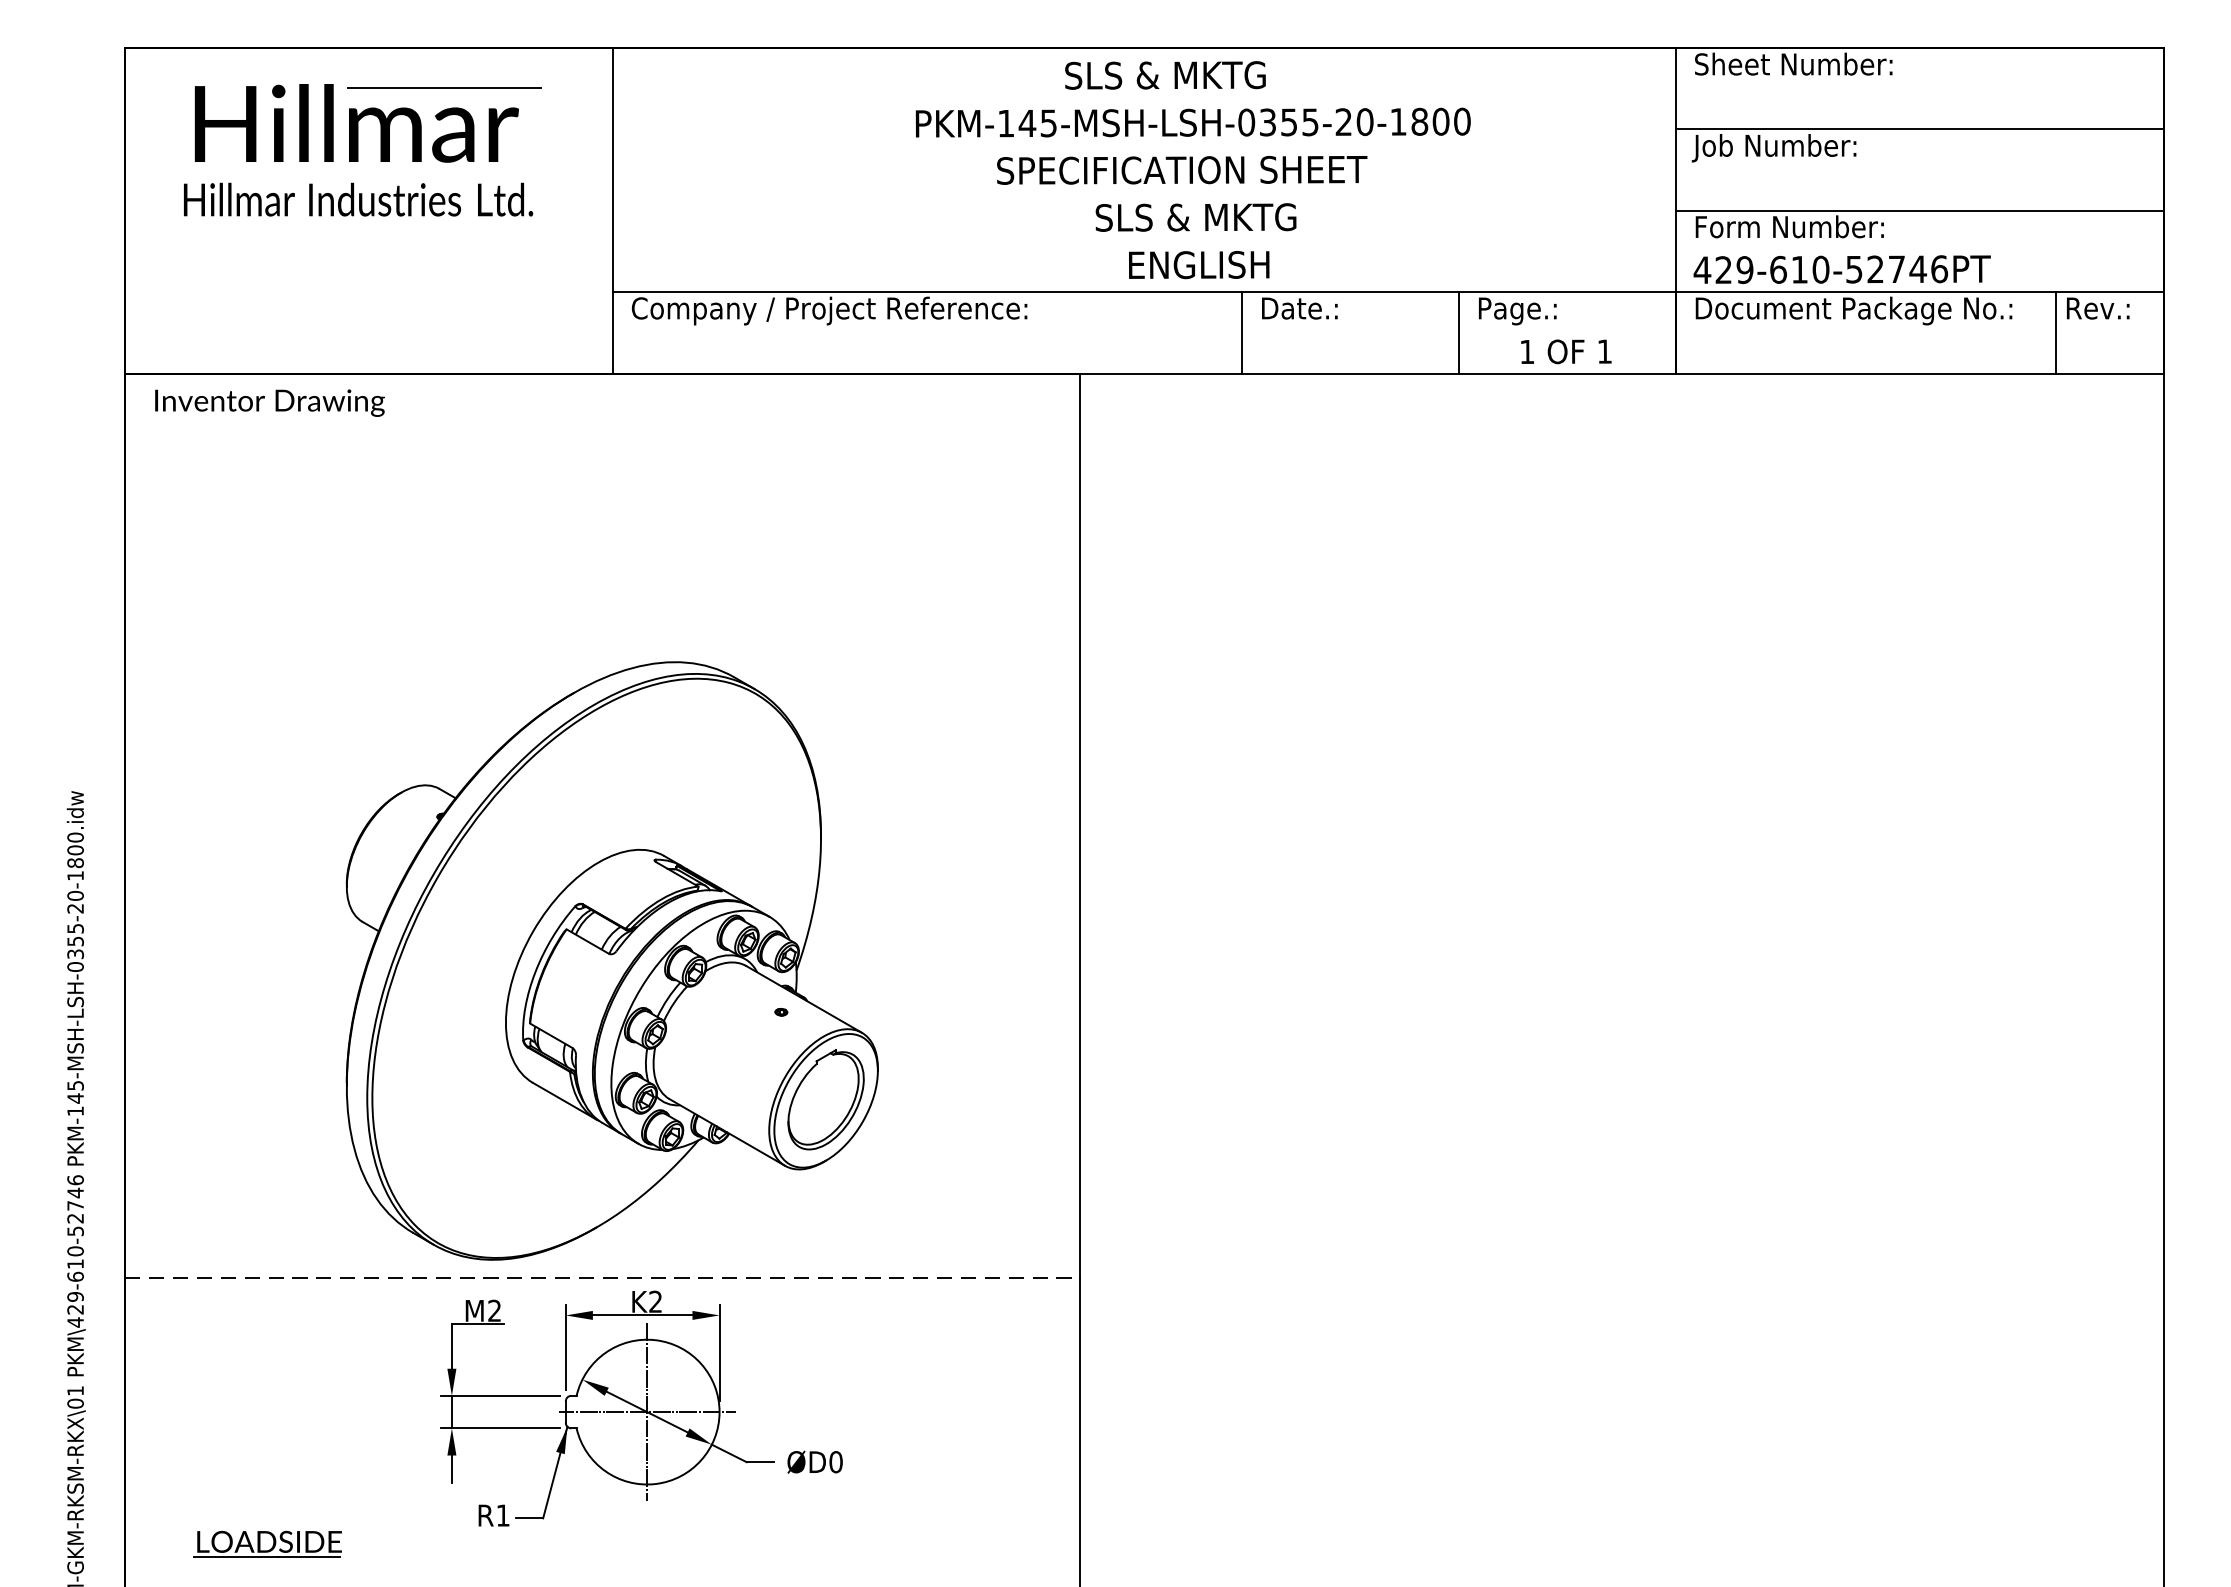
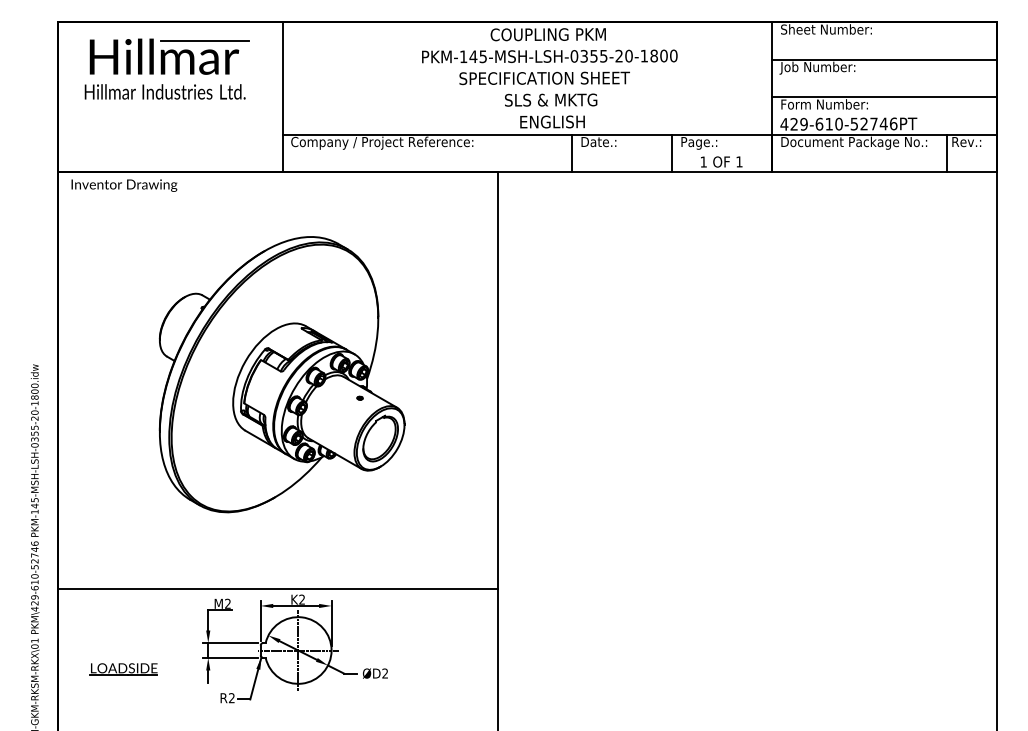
text: (1188, 75) -> (547, 34), SLS & MKTG -> COUPLING PKM
part: (610, 960) -> (281, 374), moved
line: (602, 1277) -> (277, 588), dashed -> solid
text: (836, 1462) -> (385, 673), ØD0 -> ØD2
text: (502, 1516) -> (231, 698), R1 -> R2
part: (267, 1544) -> (123, 669), moved

